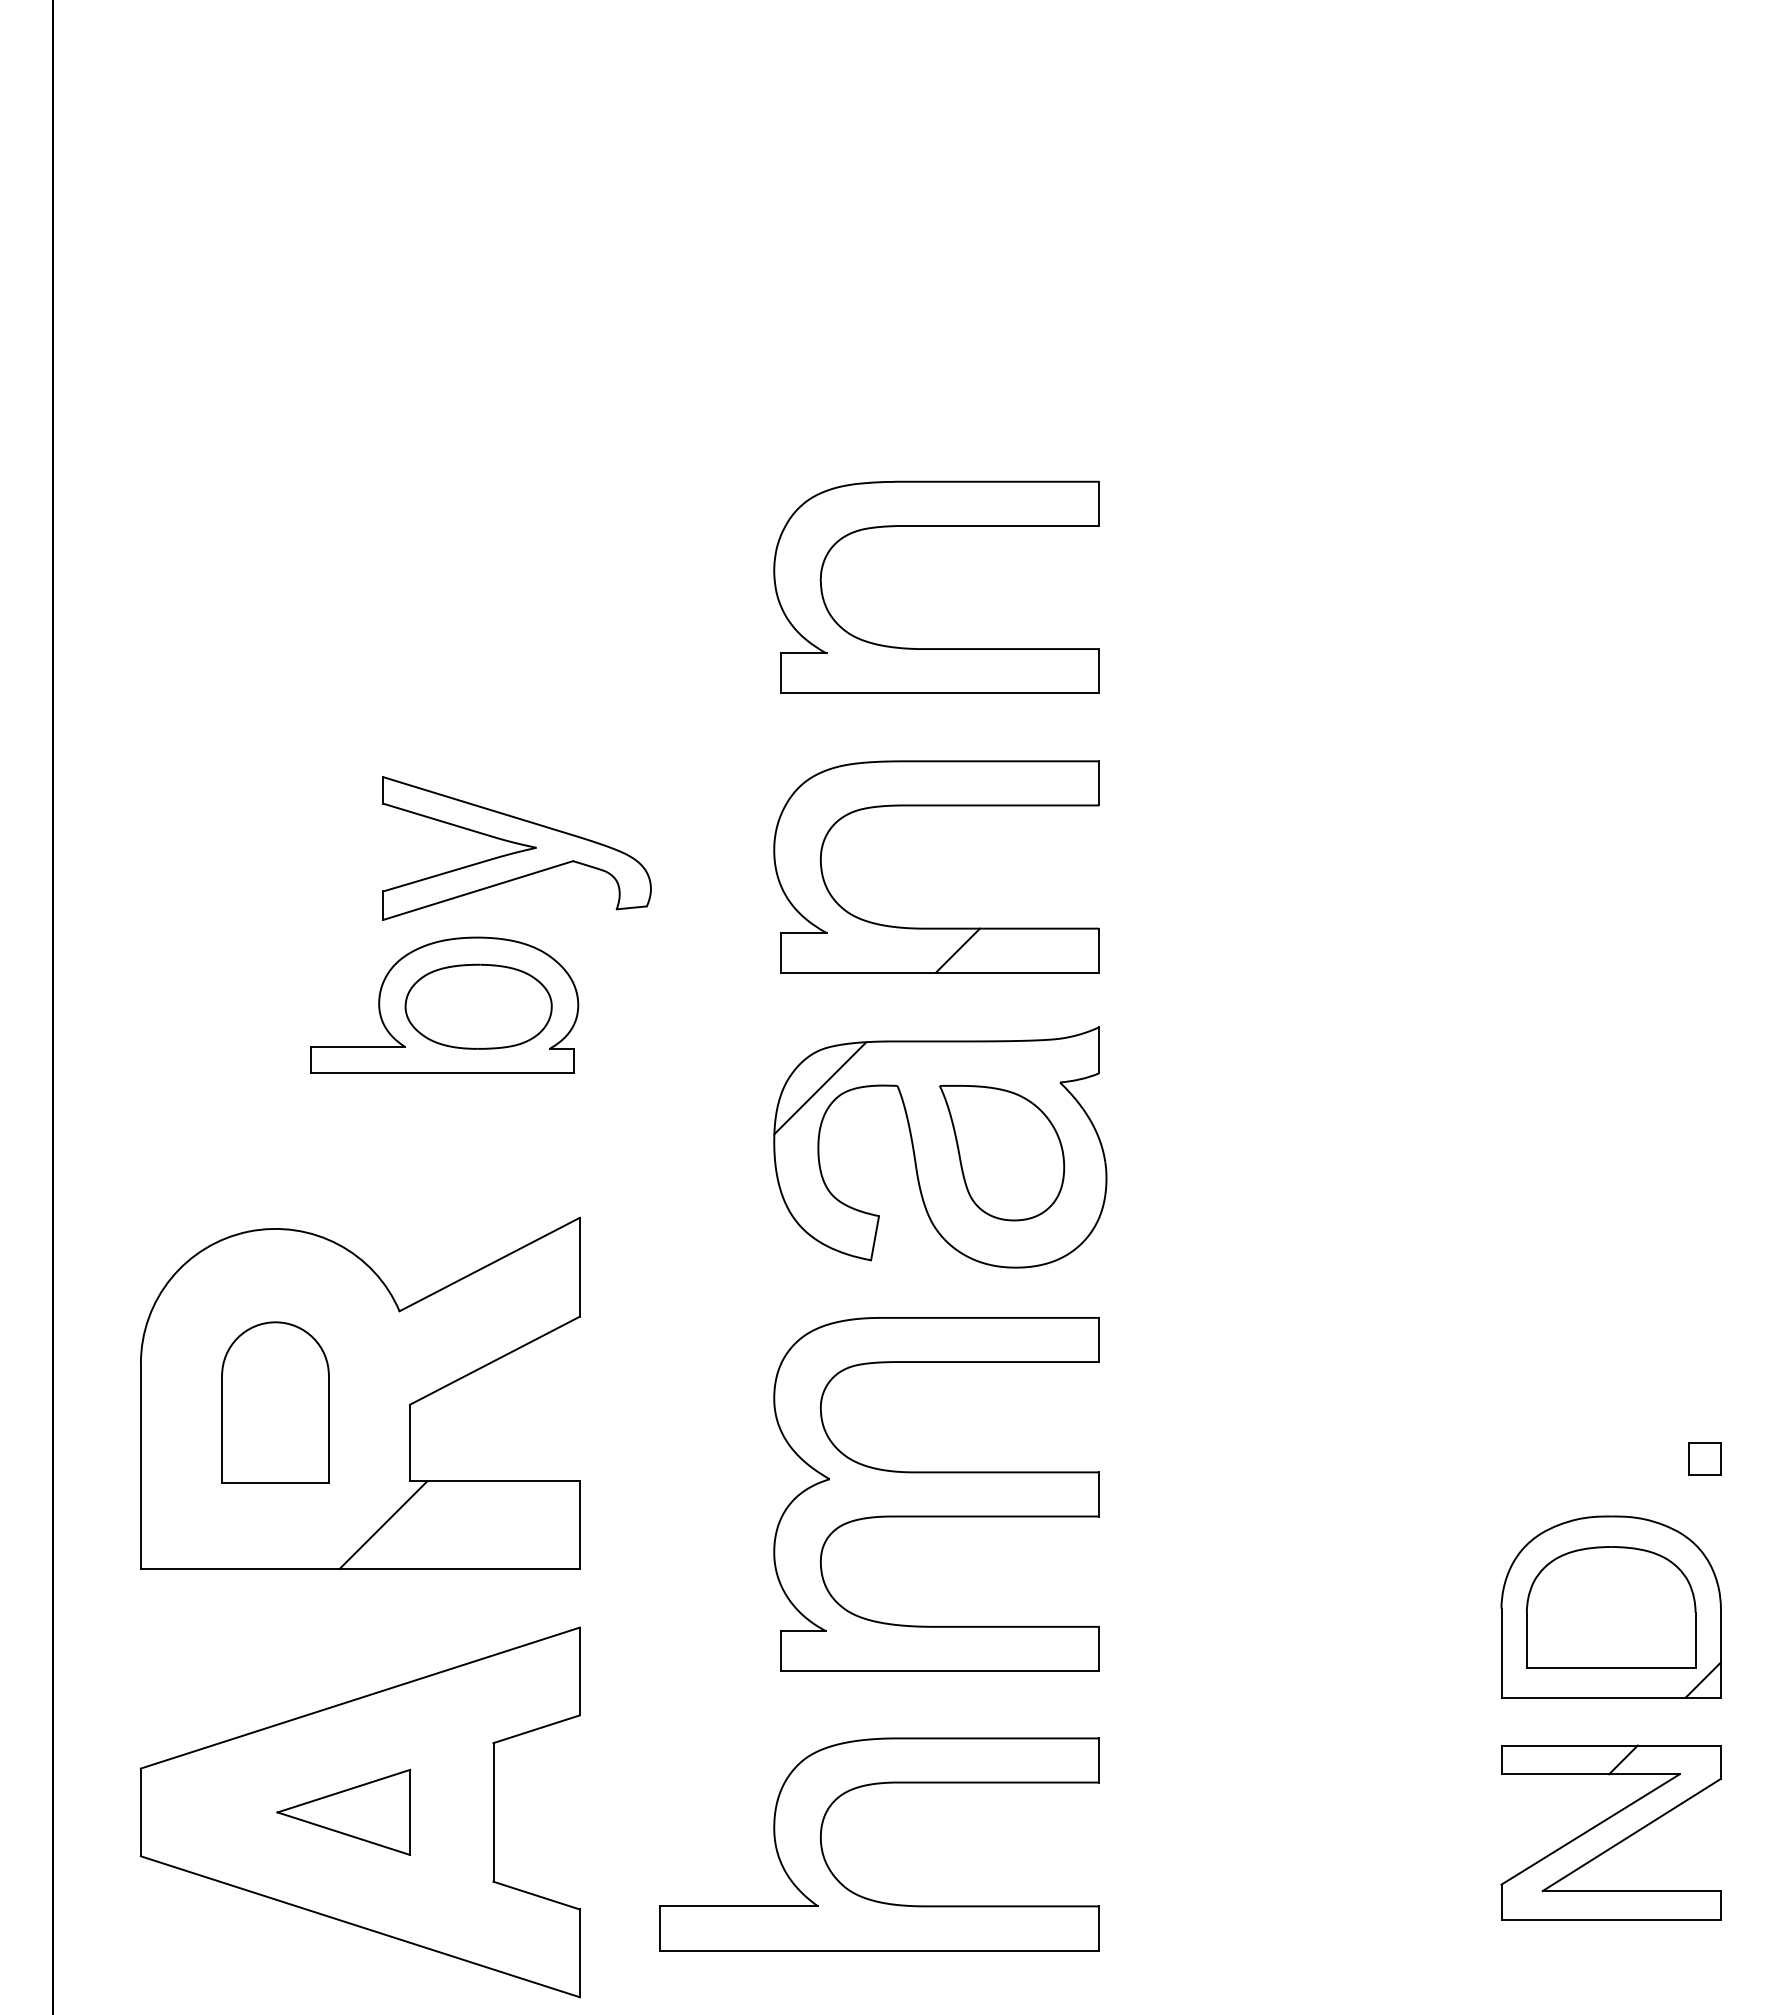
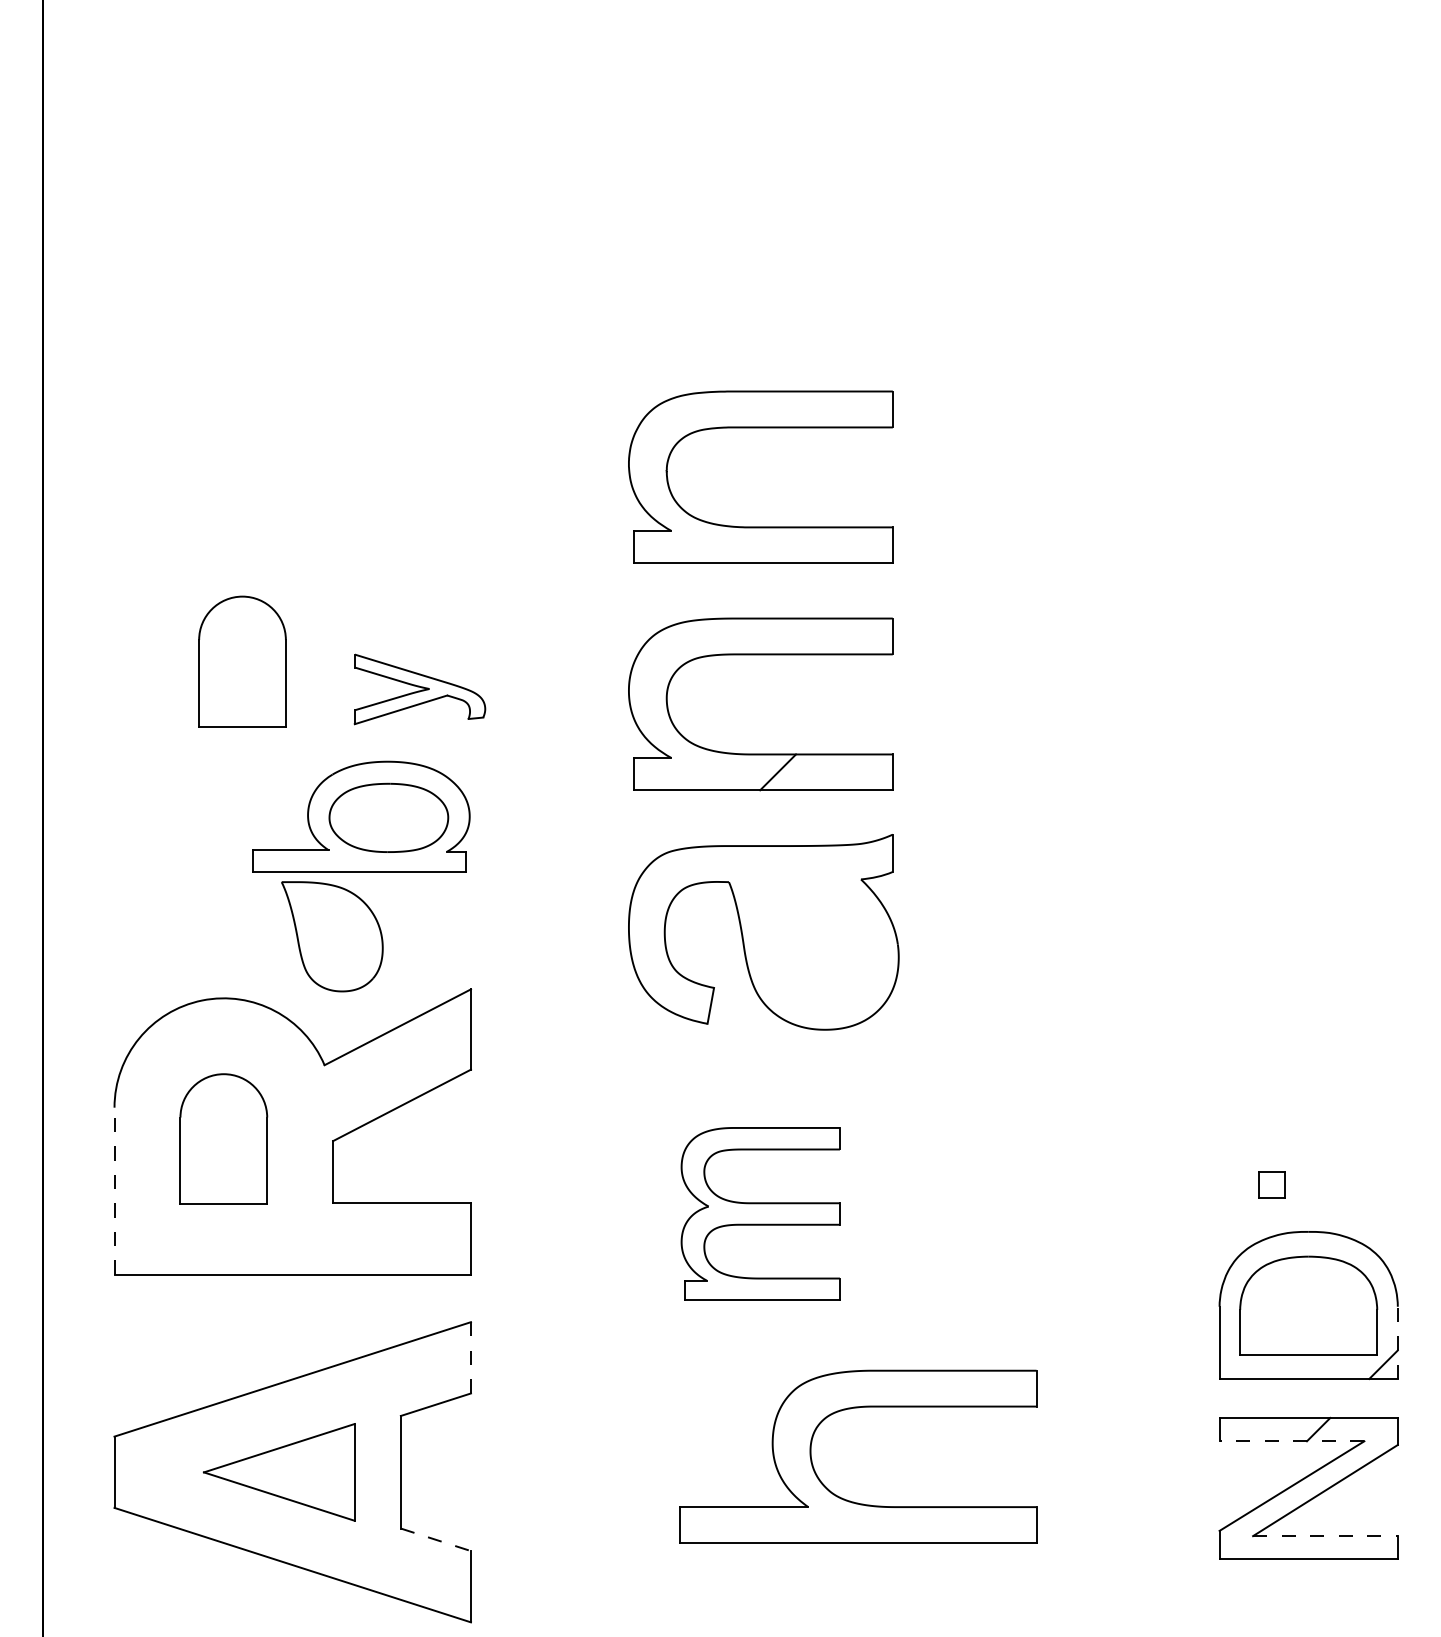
part: (298, 814) -> (242, 661), added
part: (516, 848) -> (419, 689), size x0.6
line: (820, 1088) -> (666, 884), removed
part: (1002, 1153) -> (332, 937), moved
part: (1704, 1458) -> (1271, 1184), moved
line: (140, 1466) -> (114, 1191), solid -> dashed
part: (936, 1494) -> (760, 1214), size x0.6
line: (383, 1525) -> (311, 1239), removed
line: (1720, 1652) -> (1397, 1342), solid -> dashed
line: (579, 1671) -> (470, 1357), solid -> dashed
line: (1590, 1774) -> (1291, 1441), solid -> dashed
part: (343, 1811) -> (279, 1471), size x1.4
part: (847, 1887) -> (832, 1491), moved
line: (1632, 1891) -> (1325, 1536), solid -> dashed
line: (537, 1895) -> (436, 1539), solid -> dashed

